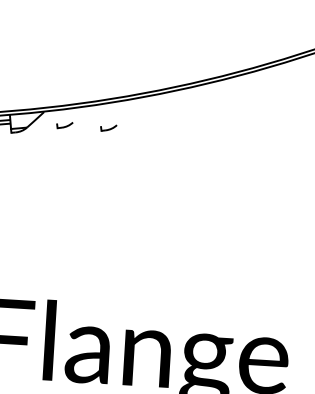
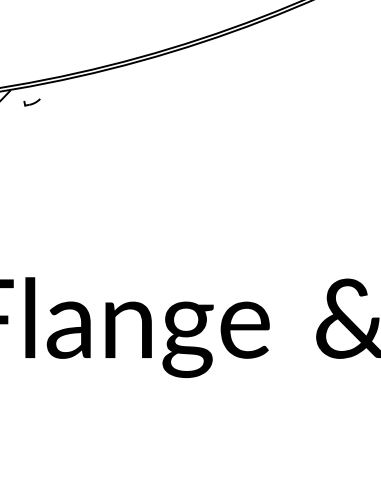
part: (108, 128) -> (75, 102), removed

